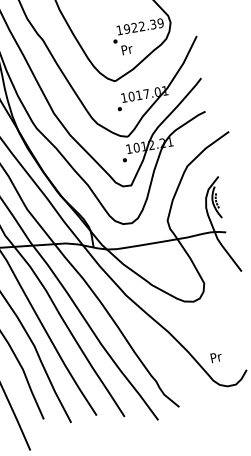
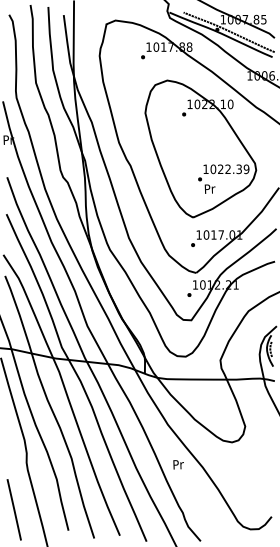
text: (127, 29) -> (213, 169), 1922.39 -> 1022.39
text: (216, 357) -> (178, 464), moved

